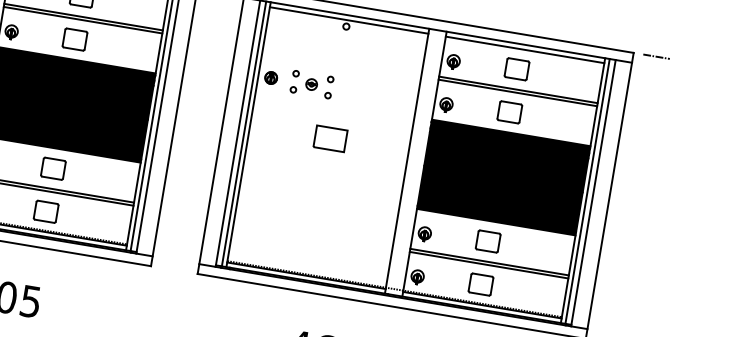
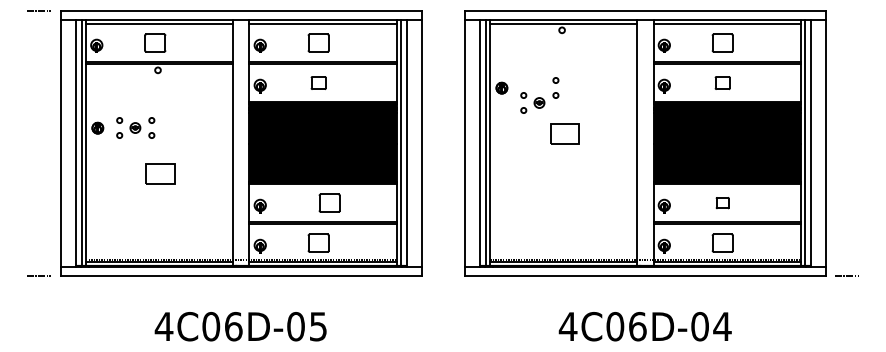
part: (74, 38) -> (318, 82), size x0.7
line: (655, 56) -> (846, 10), removed
part: (304, 82) -> (532, 102), moved
part: (509, 111) -> (722, 82), size x0.7
part: (53, 168) -> (329, 202), moved
part: (487, 240) -> (722, 202), size x0.6

